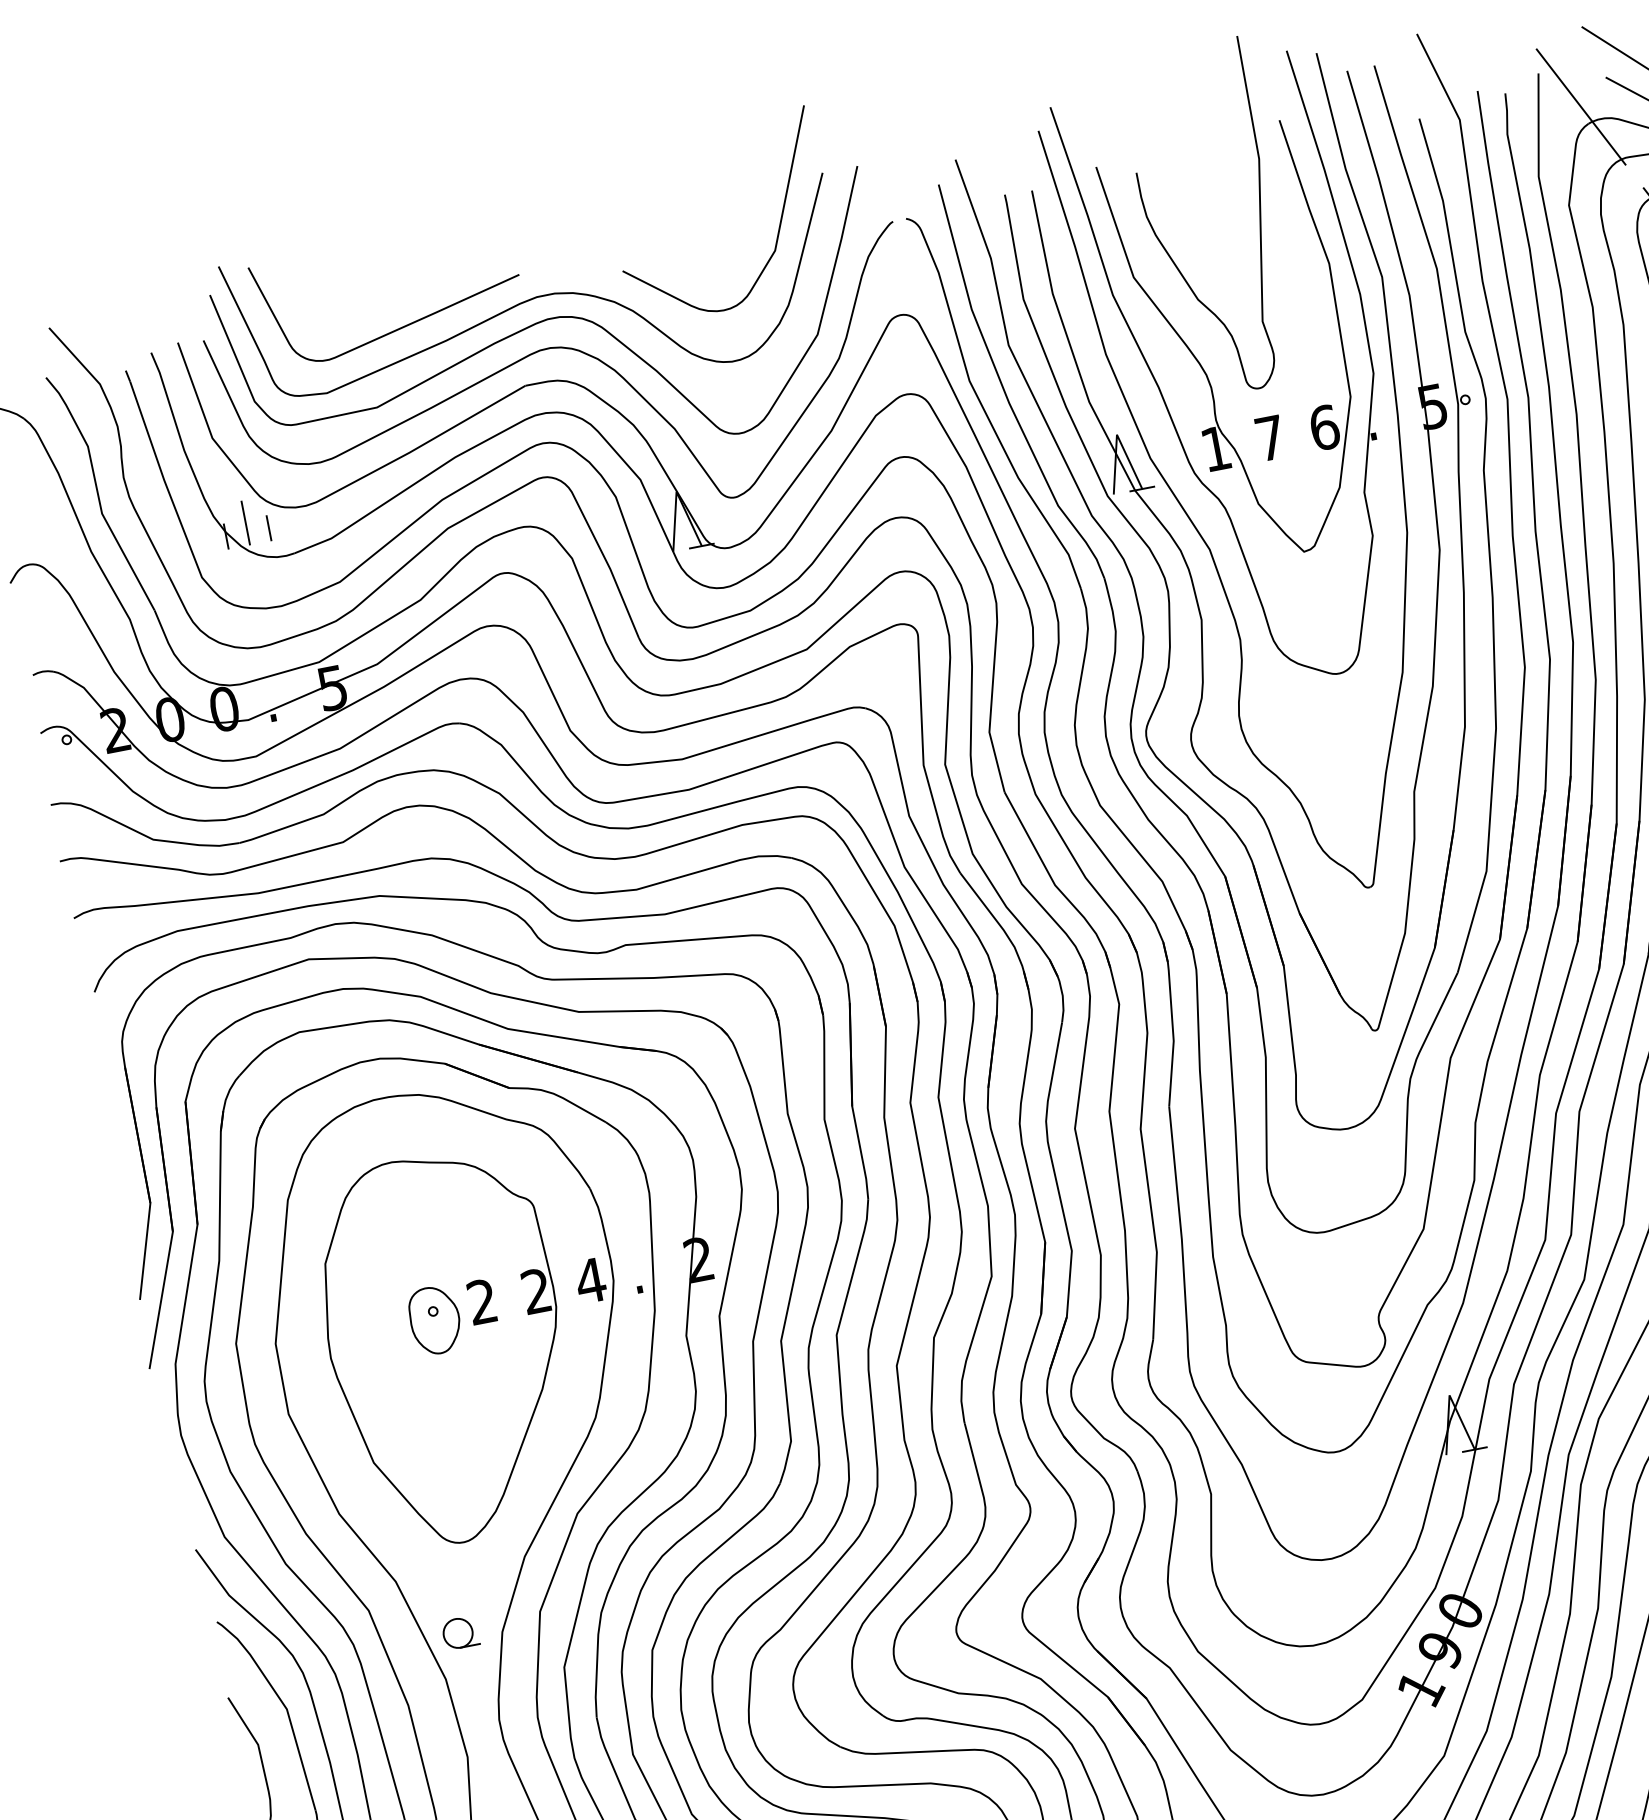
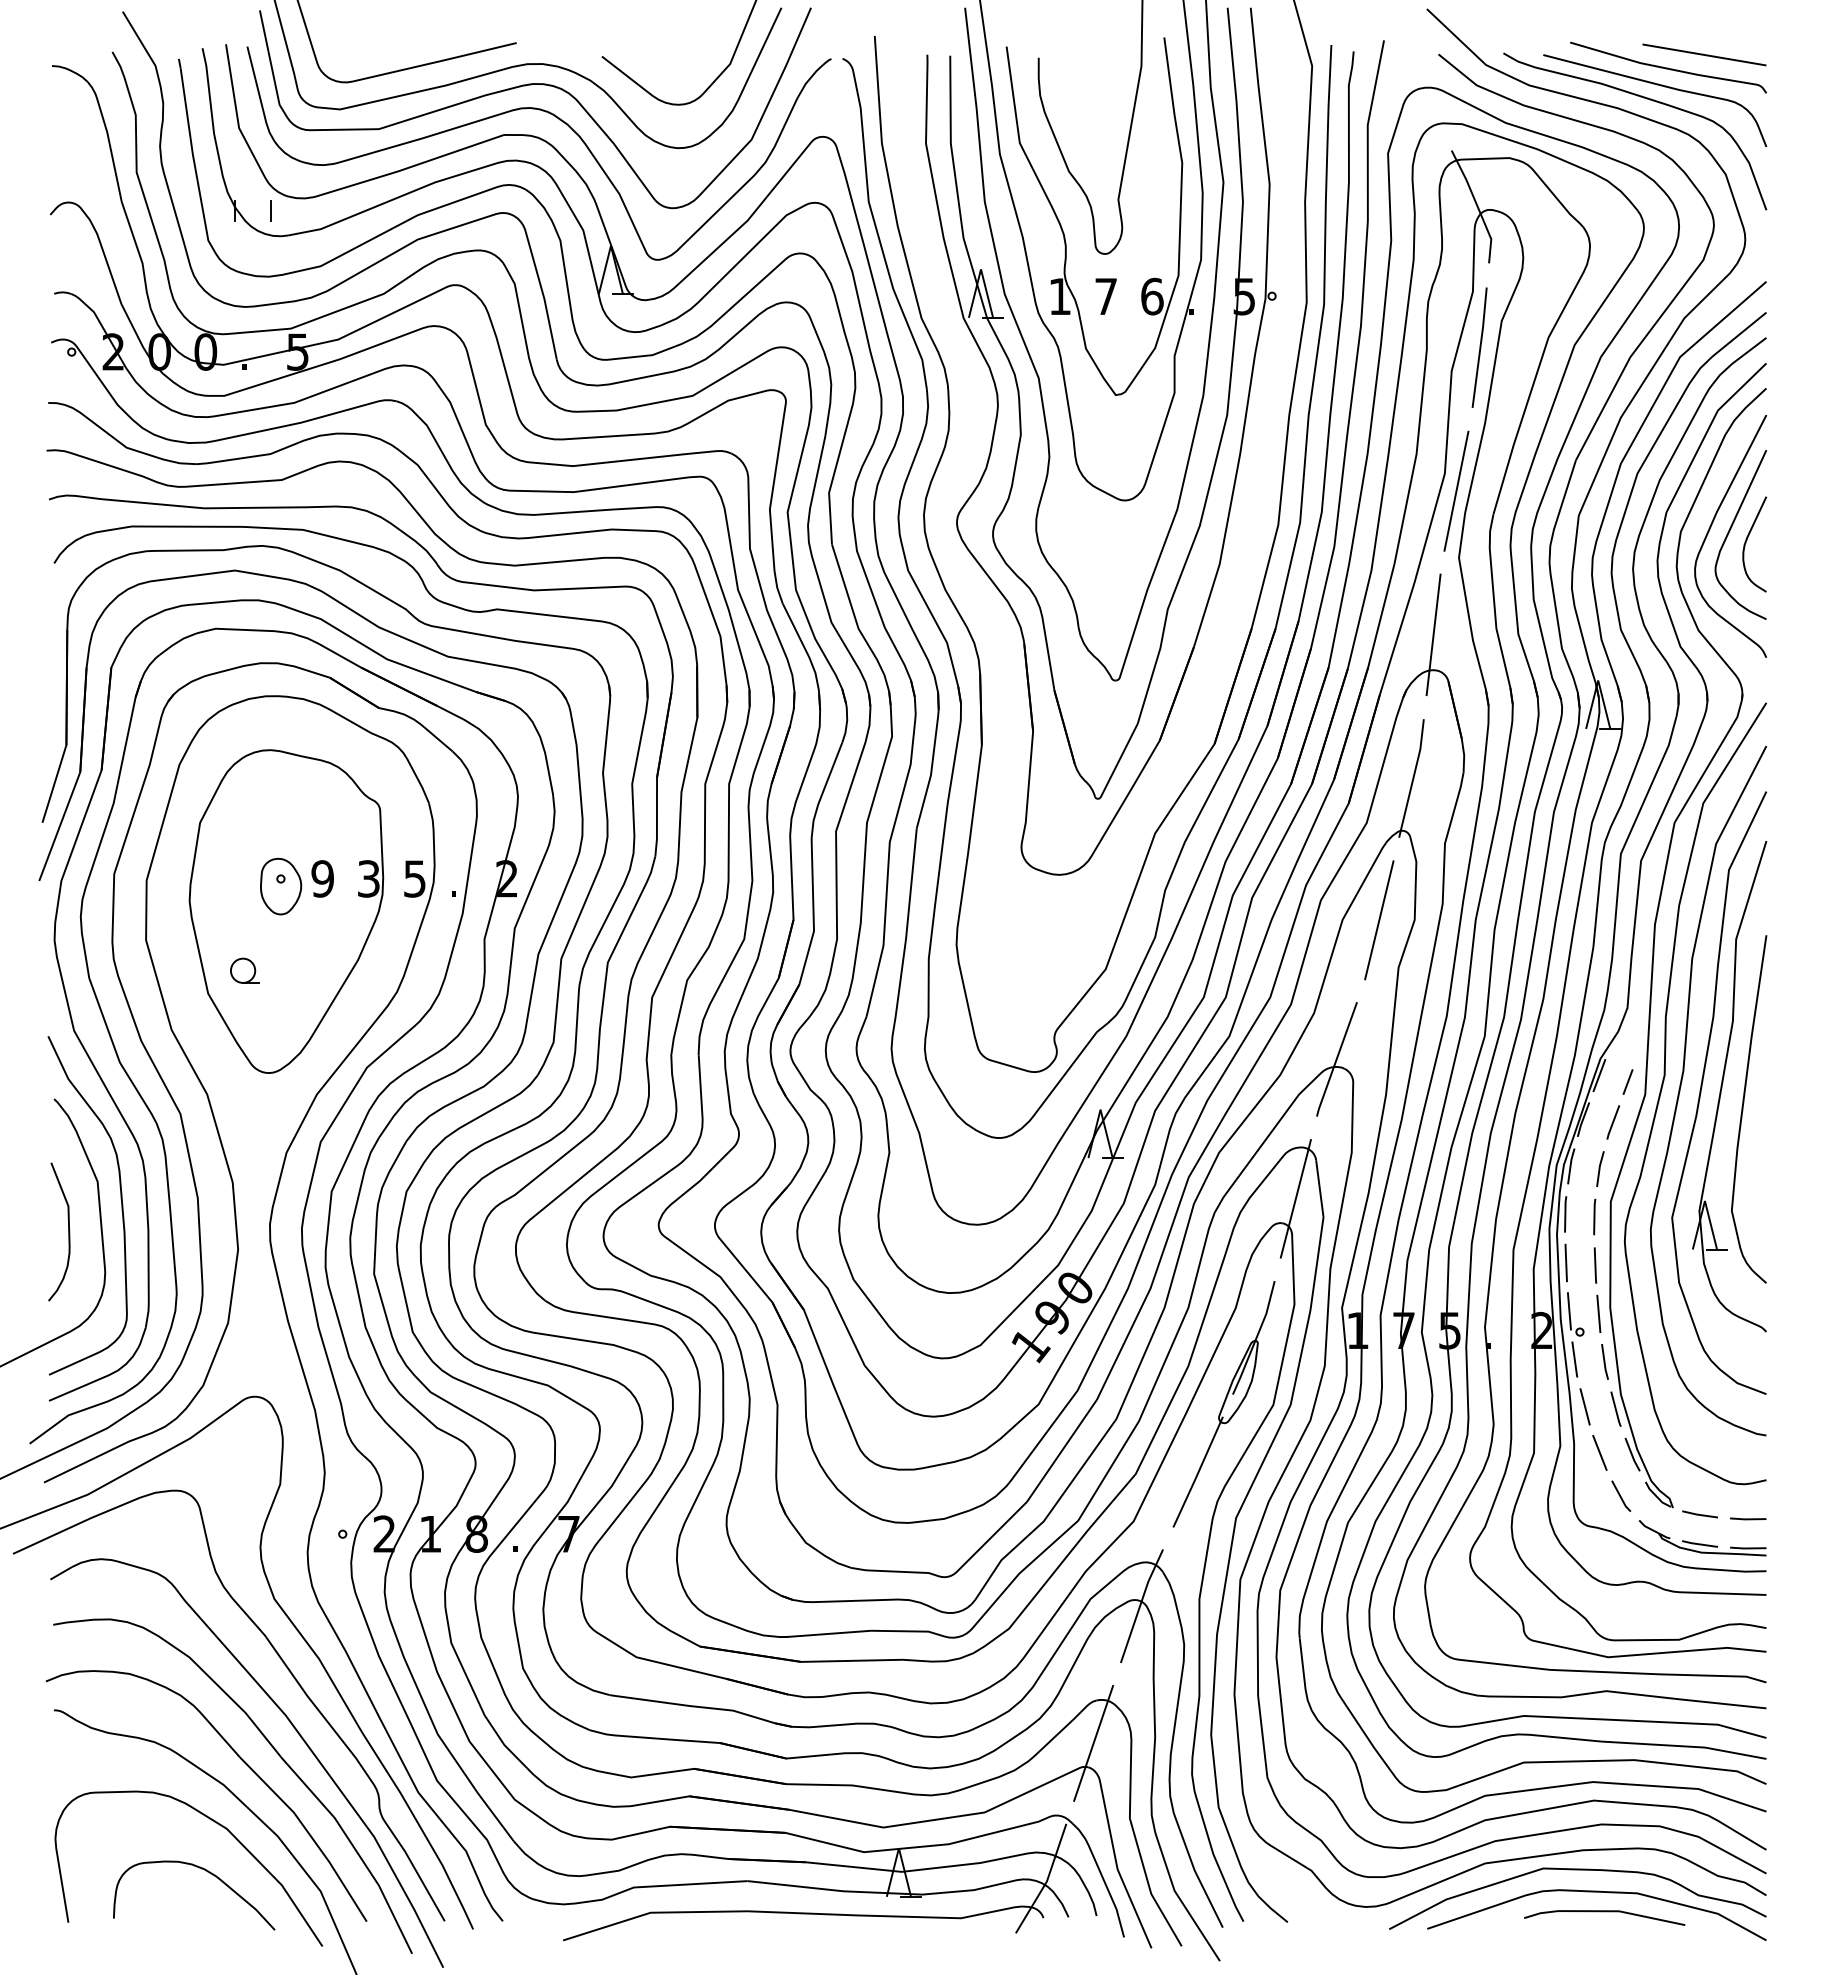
line: (1580, 106) -> (1413, 74), removed
line: (245, 522) -> (252, 202), removed
part: (1144, 654) -> (968, 453), removed
text: (590, 1280) -> (414, 878), 4 -> 5
text: (536, 1290) -> (368, 878), 2 -> 3
text: (481, 1301) -> (322, 878), 2 -> 9
part: (459, 1632) -> (244, 970), moved

